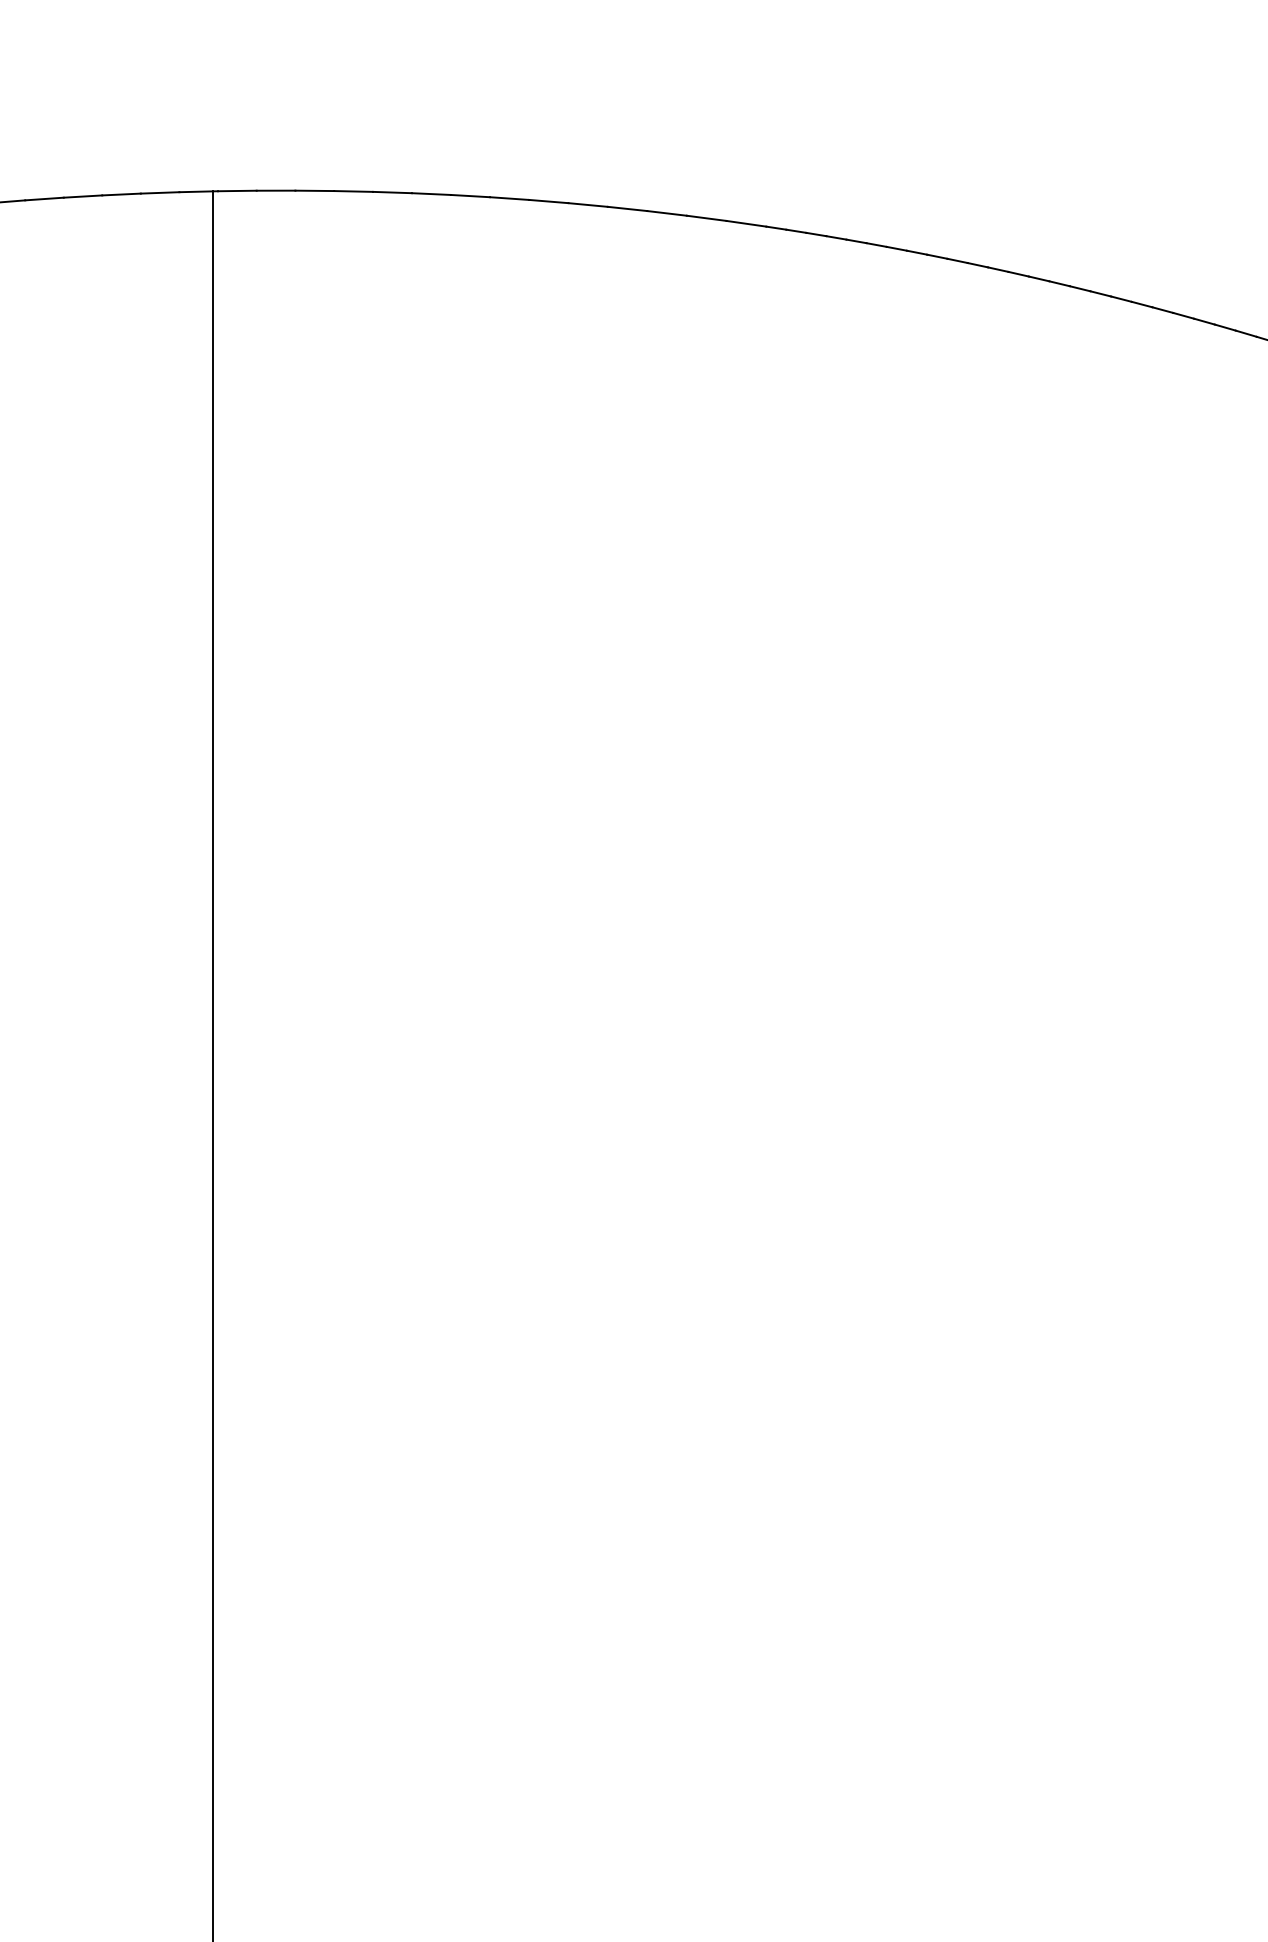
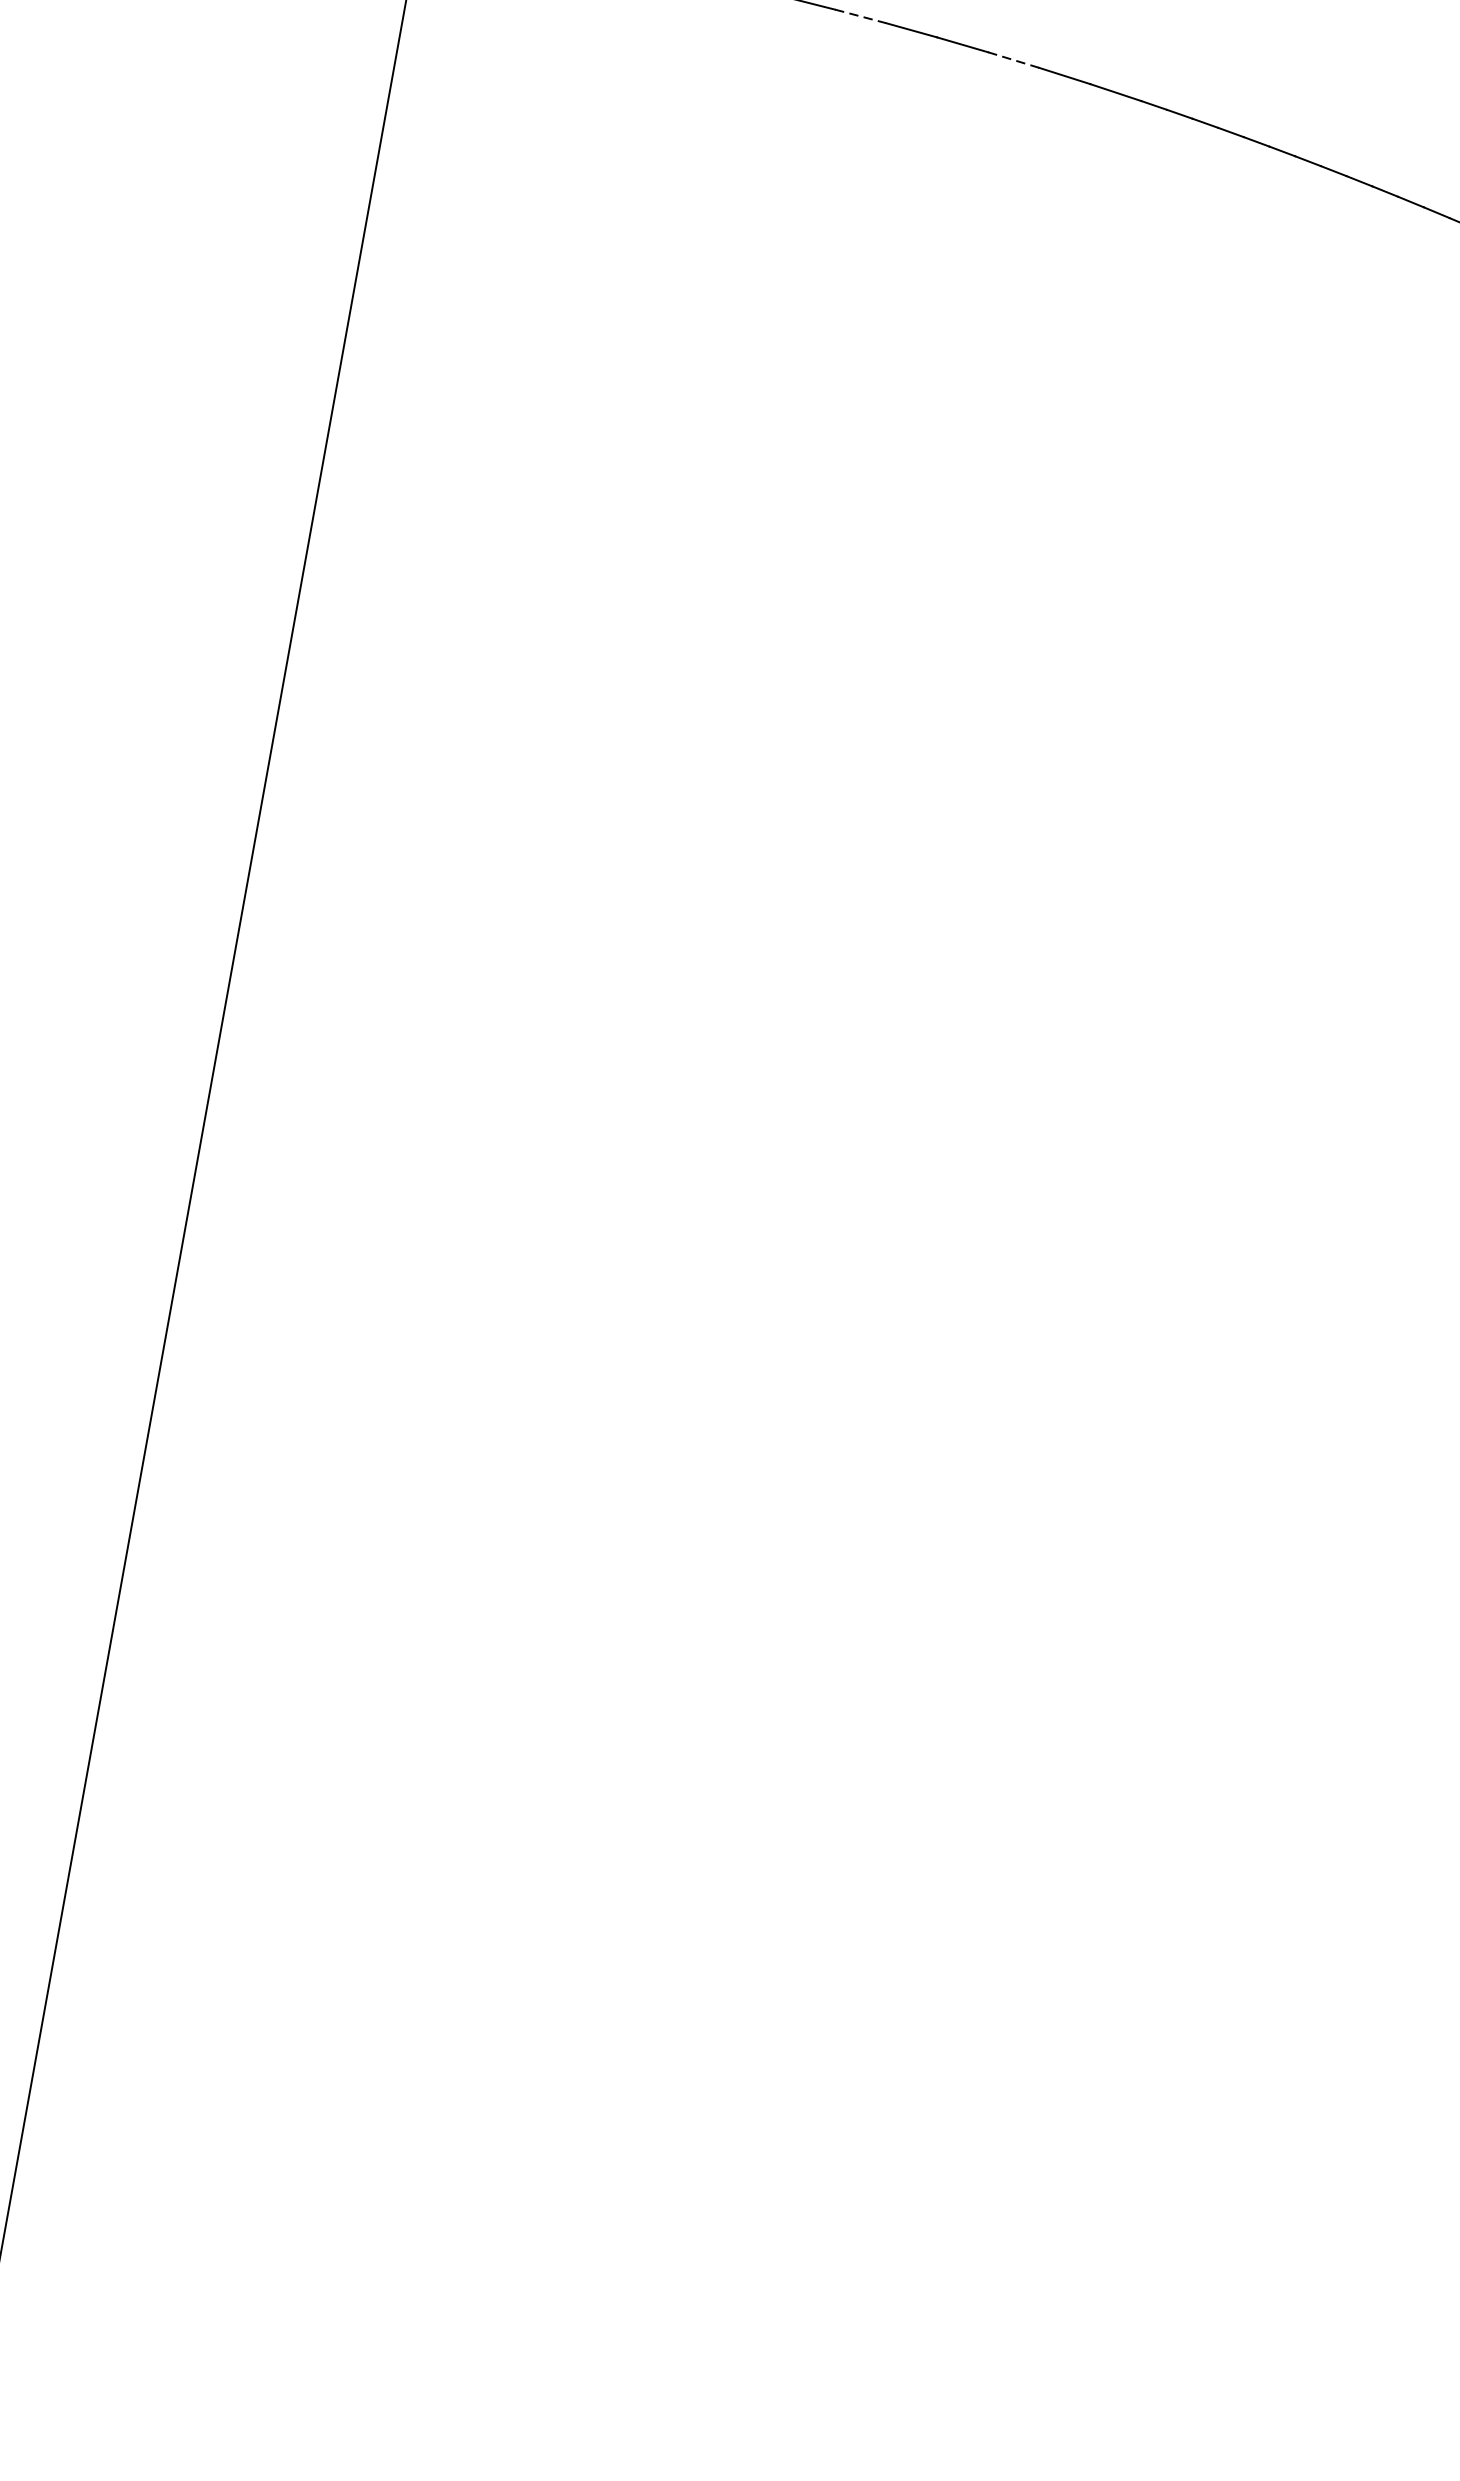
line: (548, 201) -> (860, 16), solid -> dashed
line: (667, 213) -> (1014, 60), solid -> dashed

